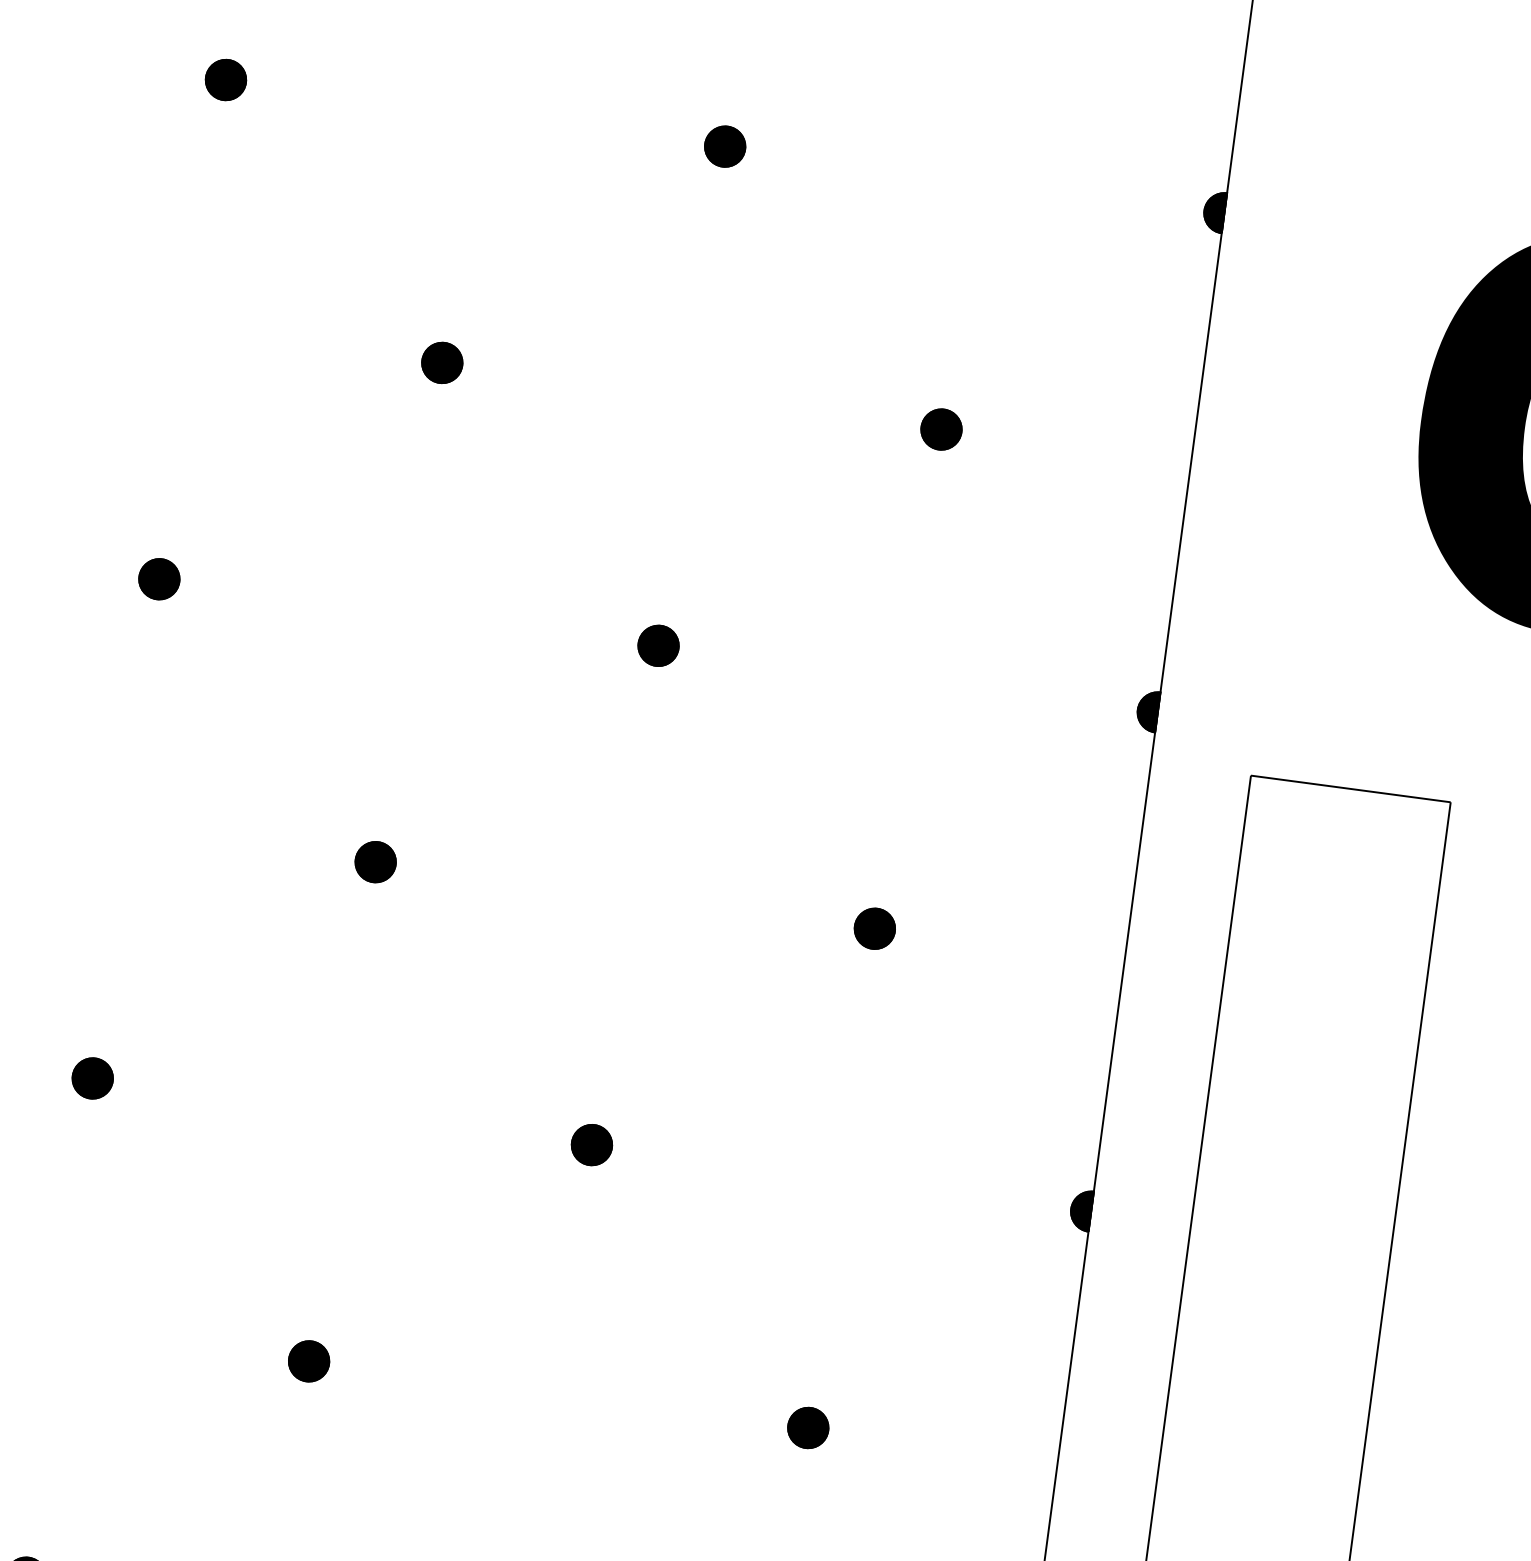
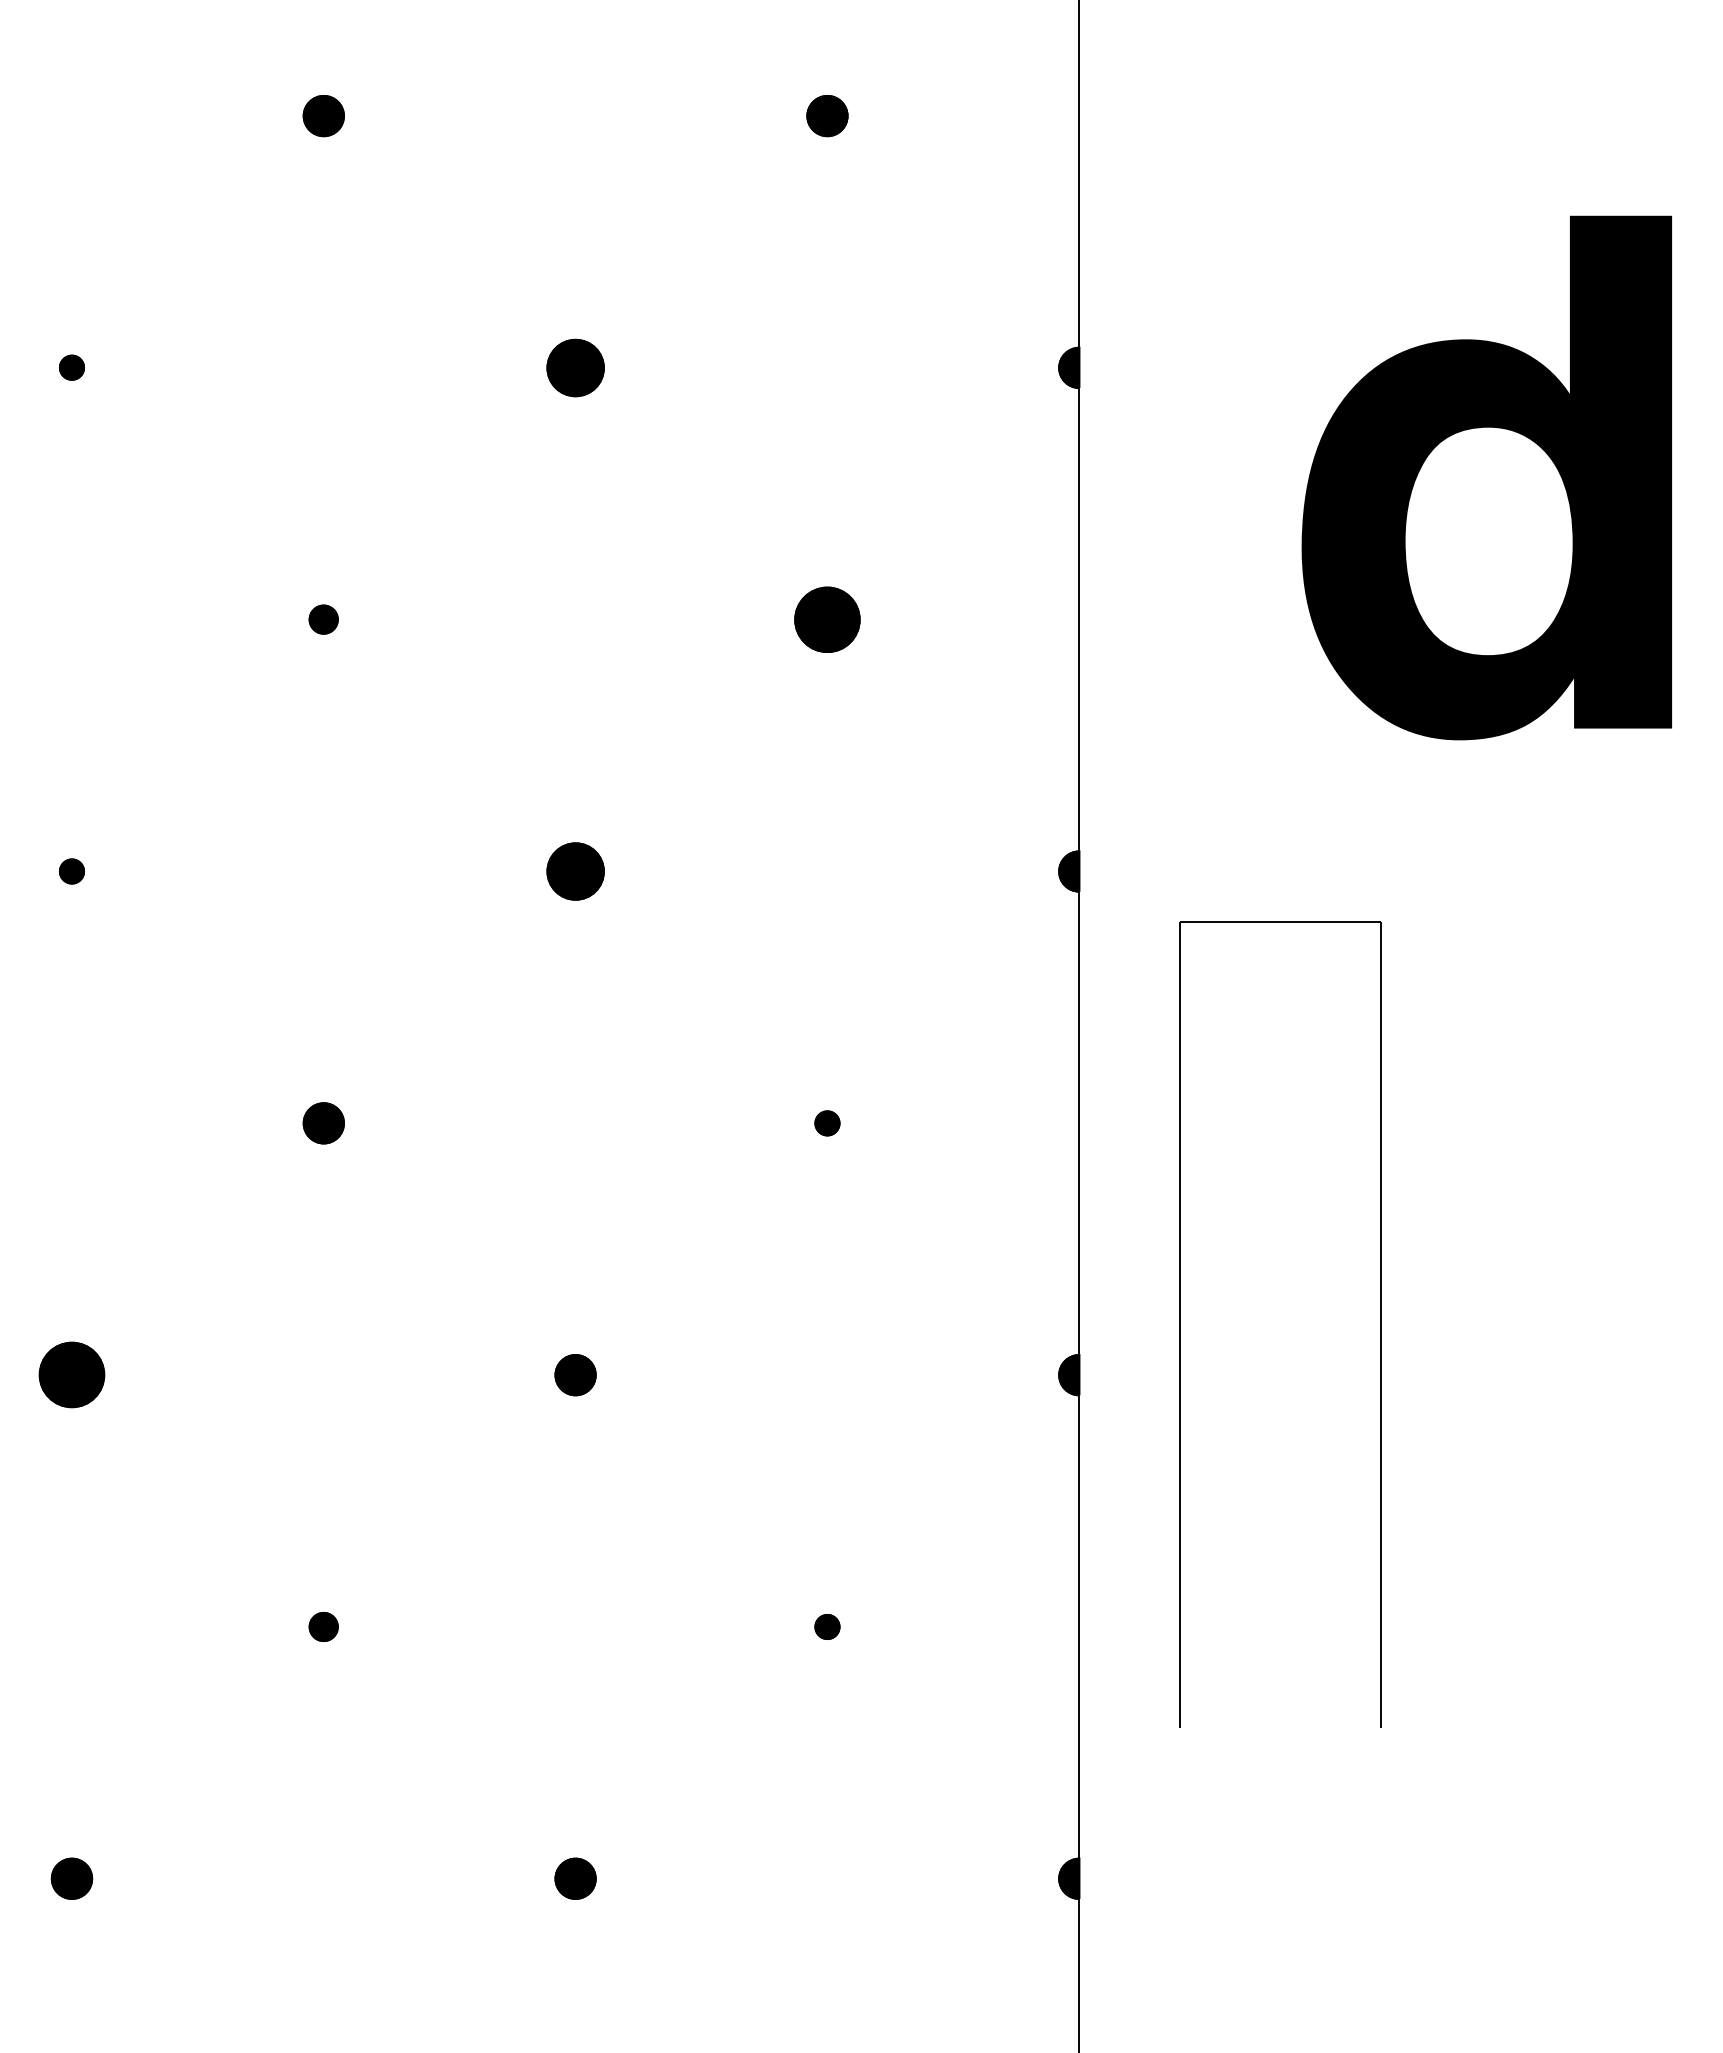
part: (225, 79) -> (71, 367), size x0.6
part: (725, 146) -> (575, 367), size x1.4
part: (442, 362) -> (323, 619), size x0.7
part: (941, 429) -> (827, 619), size x1.6
part: (158, 579) -> (71, 871), size x0.6
part: (658, 645) -> (575, 871), size x1.4
part: (874, 928) -> (827, 1123), size x0.6
part: (92, 1078) -> (71, 1375), size x1.6
part: (308, 1360) -> (323, 1626), size x0.7
part: (808, 1427) -> (827, 1626), size x0.6

